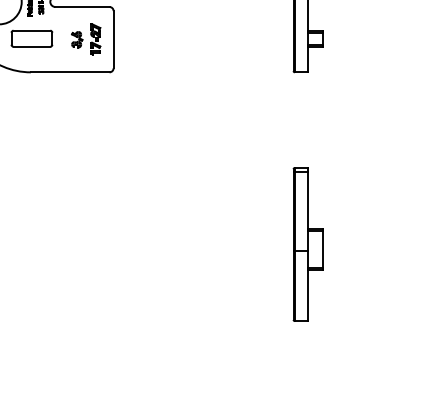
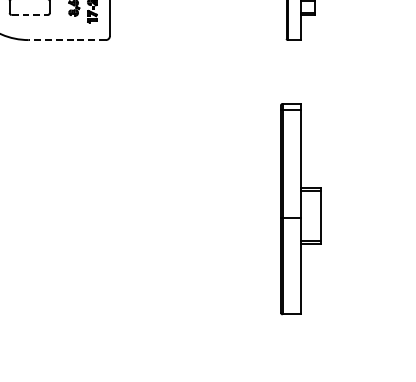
line: (32, 46) -> (30, 14), solid -> dashed
line: (69, 72) -> (66, 40), solid -> dashed
part: (307, 244) -> (300, 209), size x1.4

